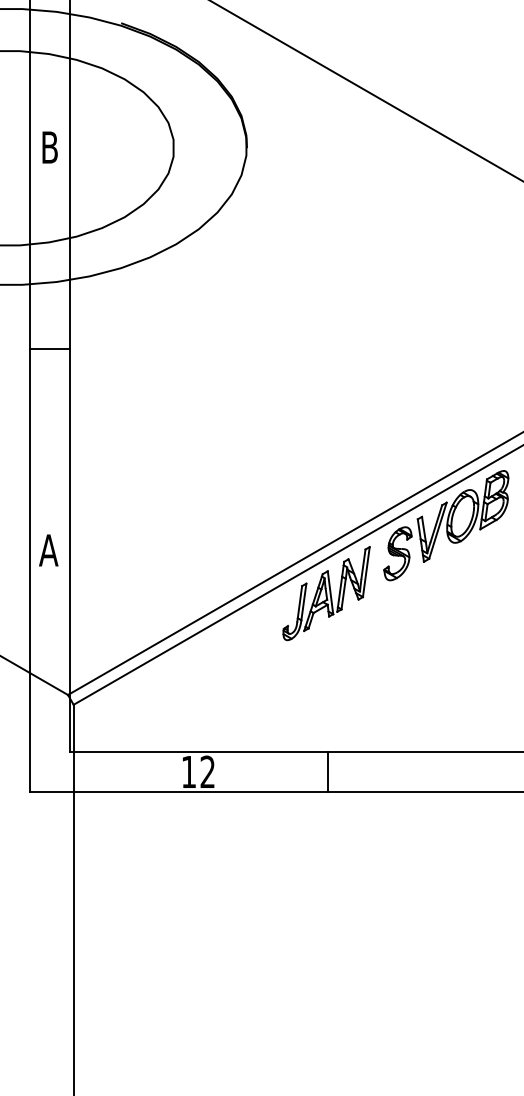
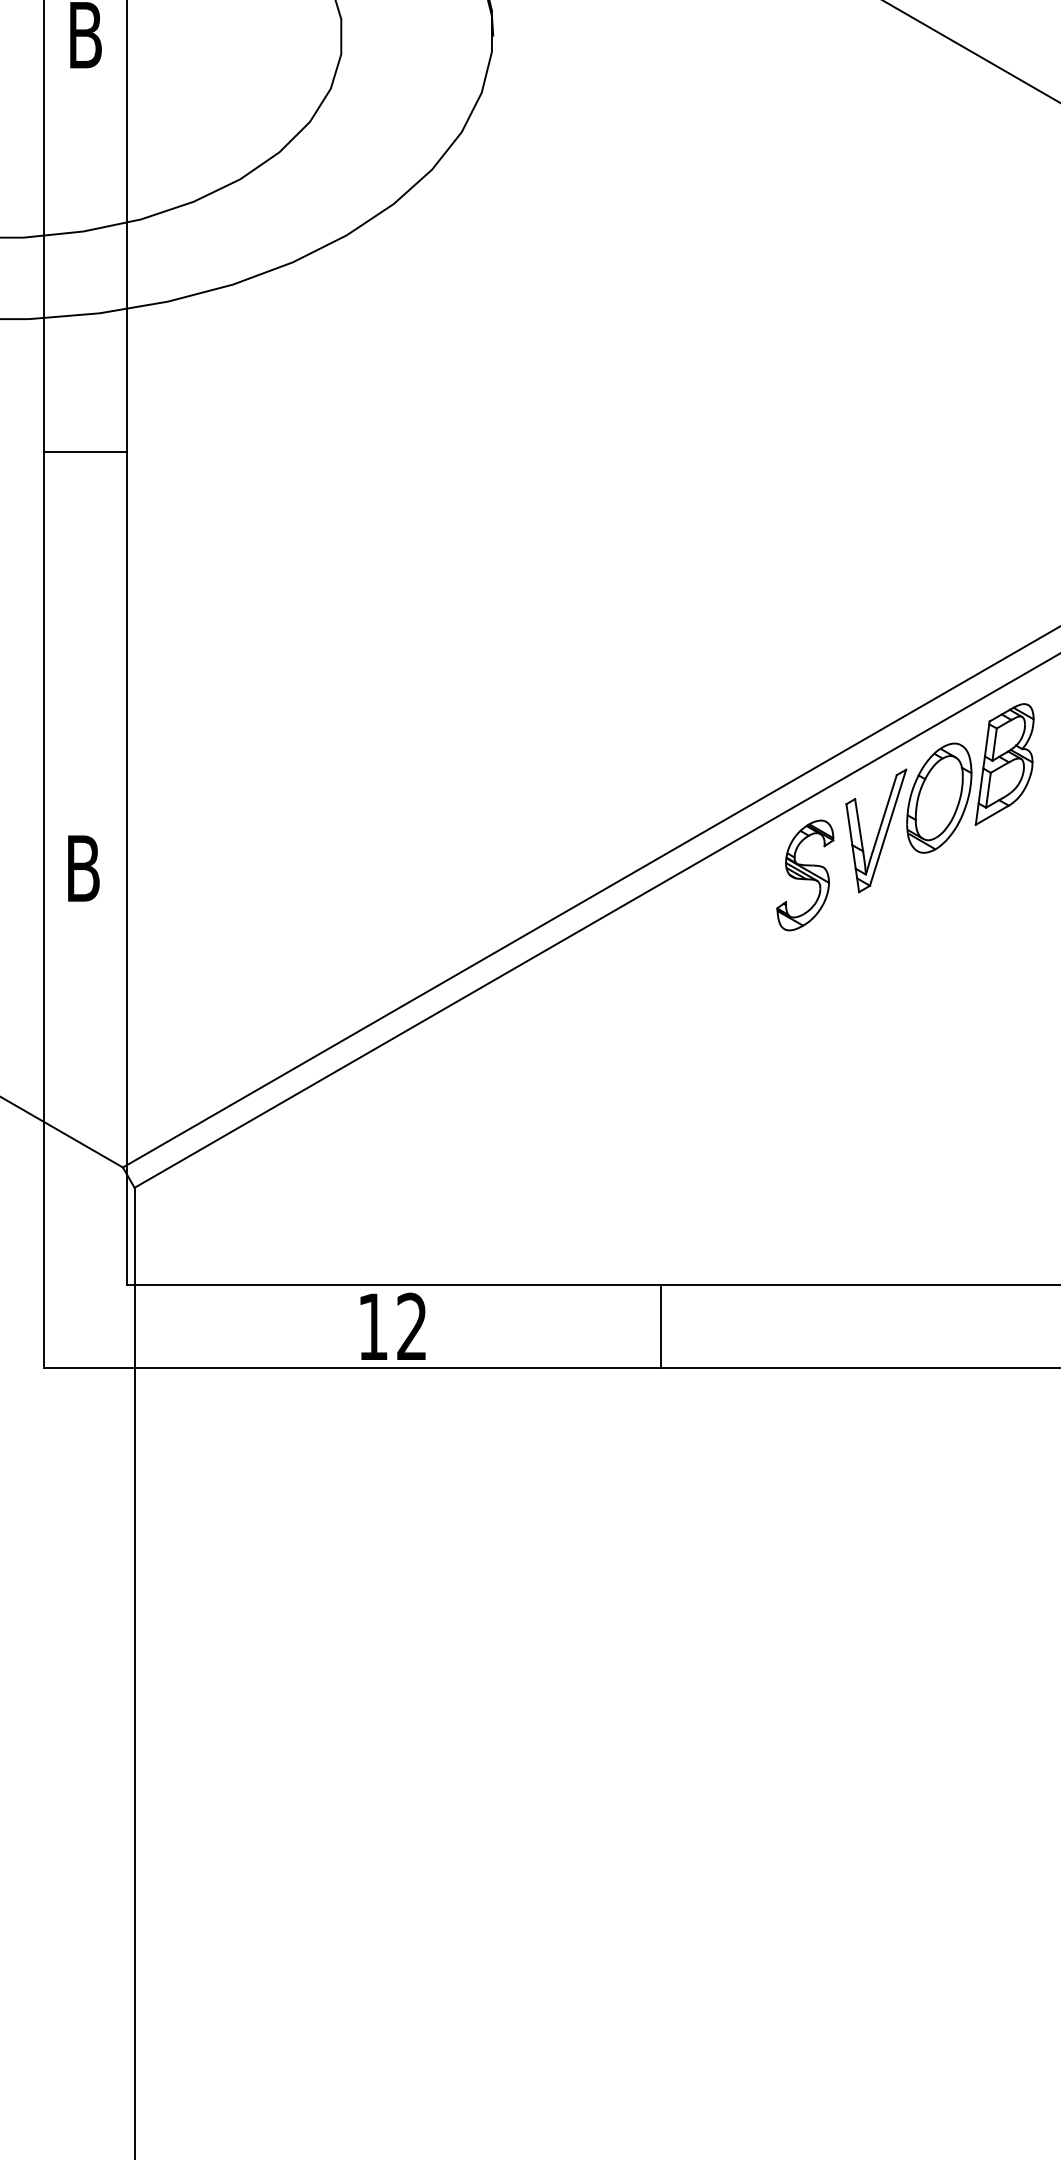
text: (48, 550) -> (82, 868), A -> B
part: (326, 593) -> (657, 957), removed

